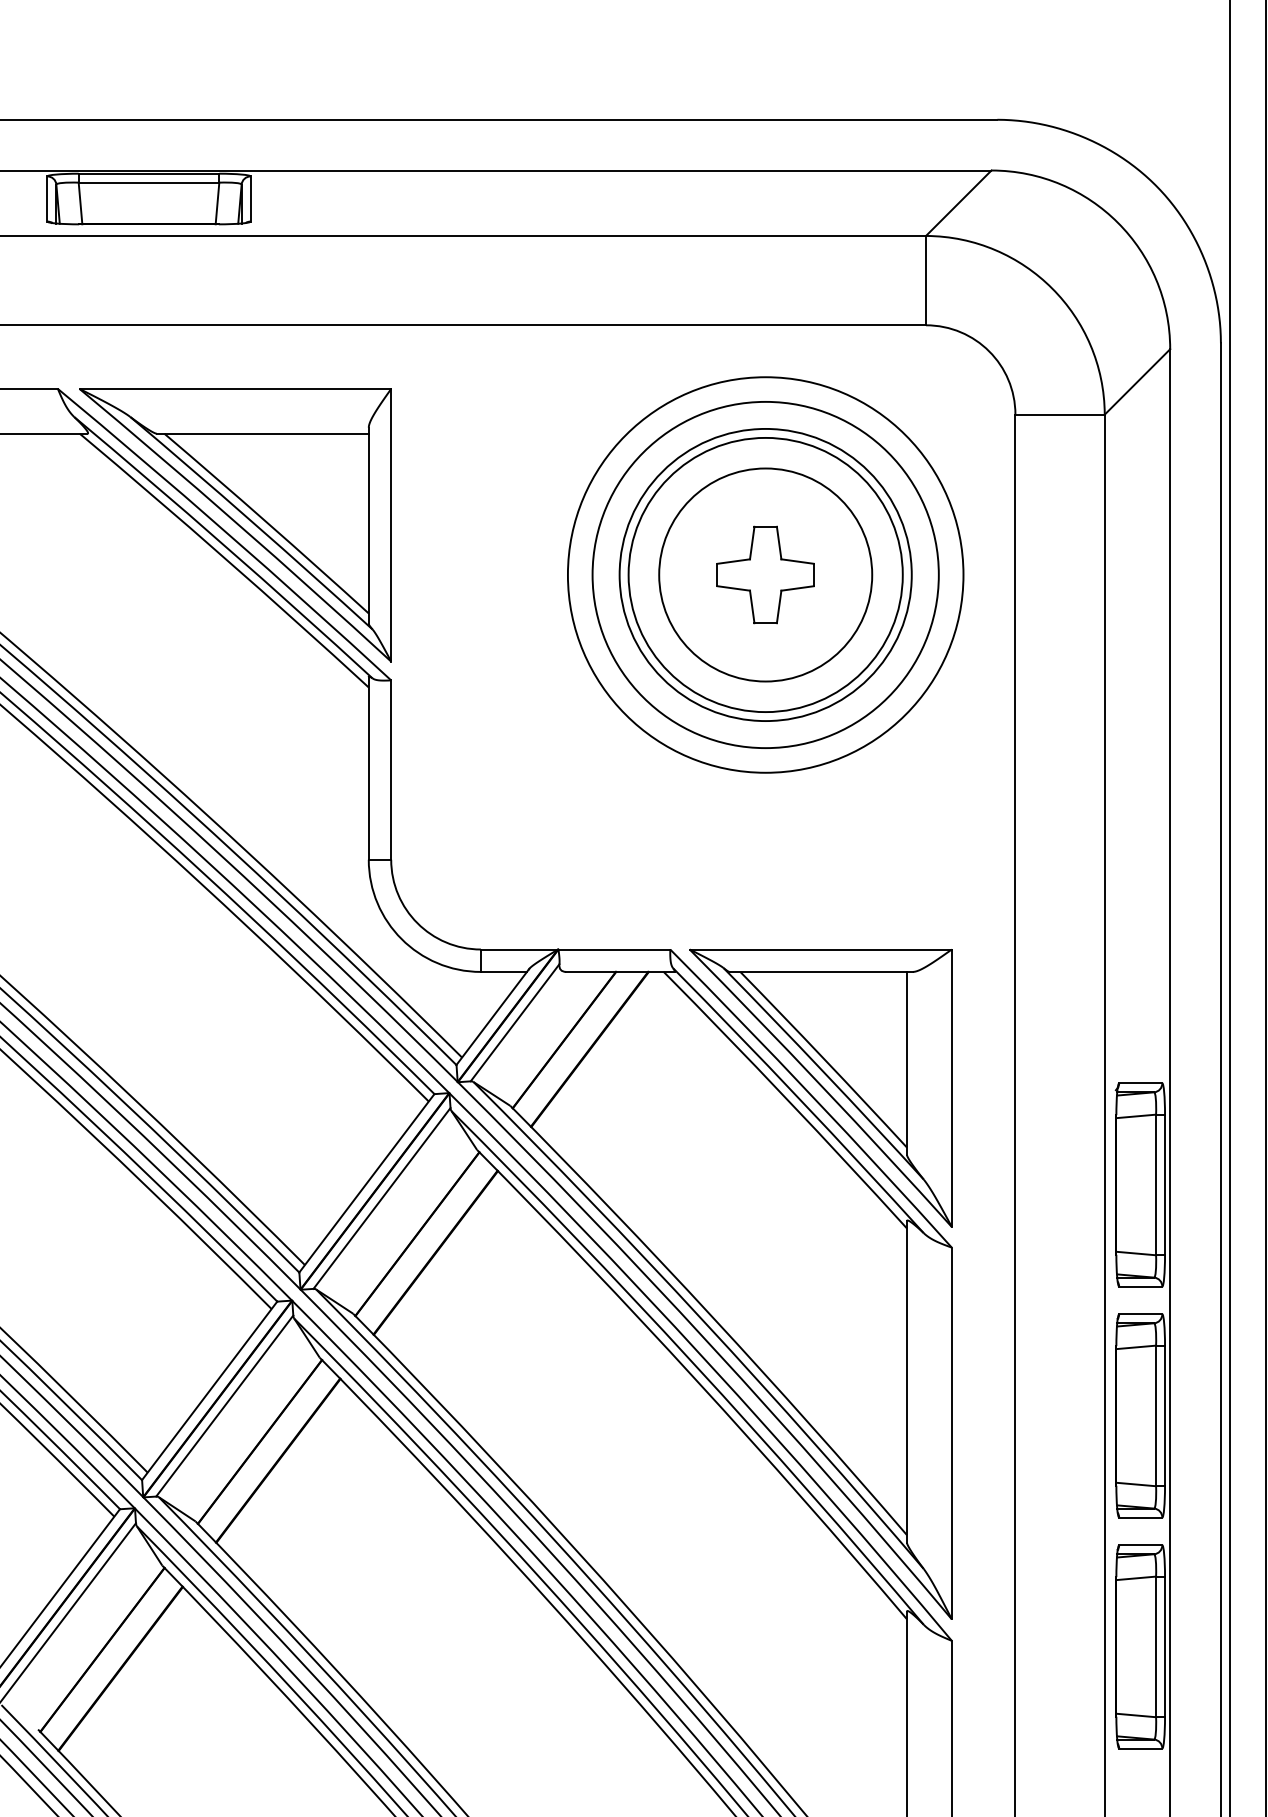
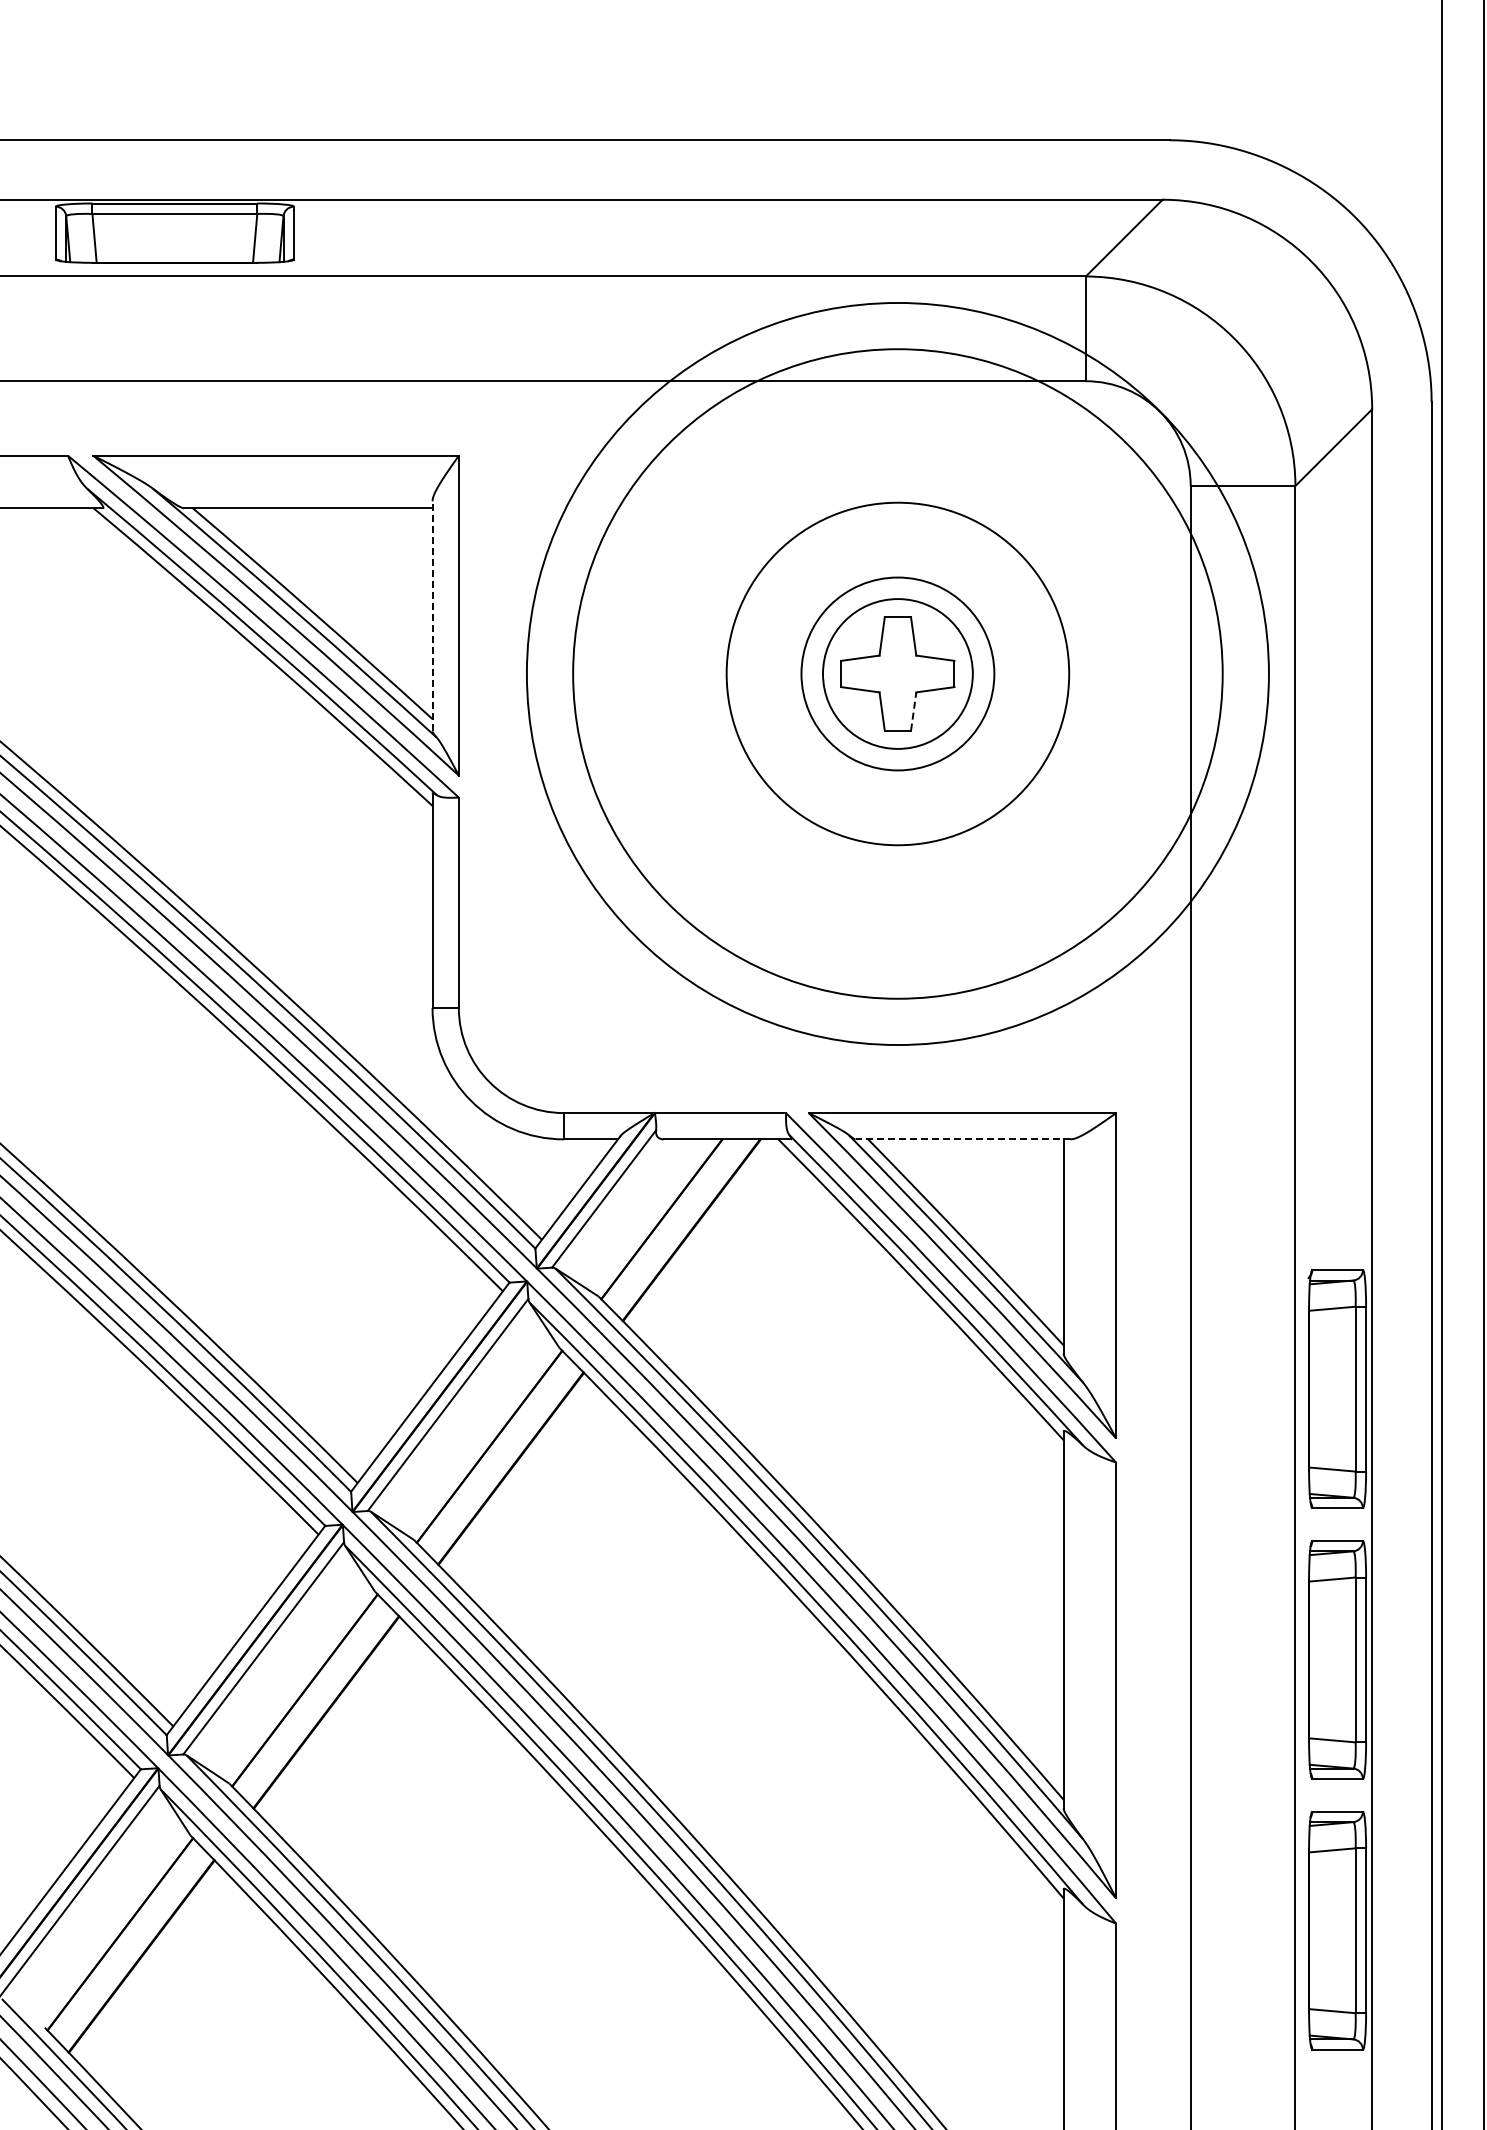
line: (368, 525) -> (432, 616), solid -> dashed
circle: (765, 574) -> (897, 673), size x0.6
circle: (765, 574) -> (897, 673), size x0.6
circle: (765, 574) -> (897, 673), size x1.6
circle: (765, 574) -> (897, 673), size x1.6
line: (778, 606) -> (913, 710), solid -> dashed
line: (821, 972) -> (963, 1139), solid -> dashed

